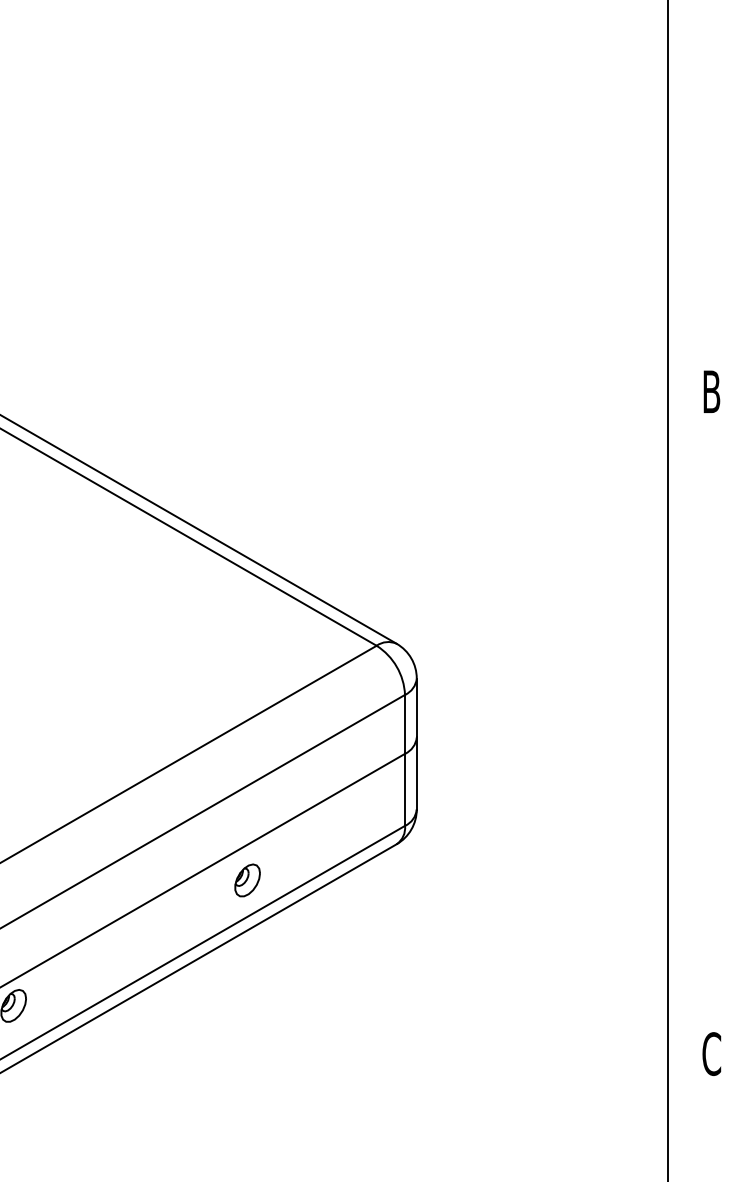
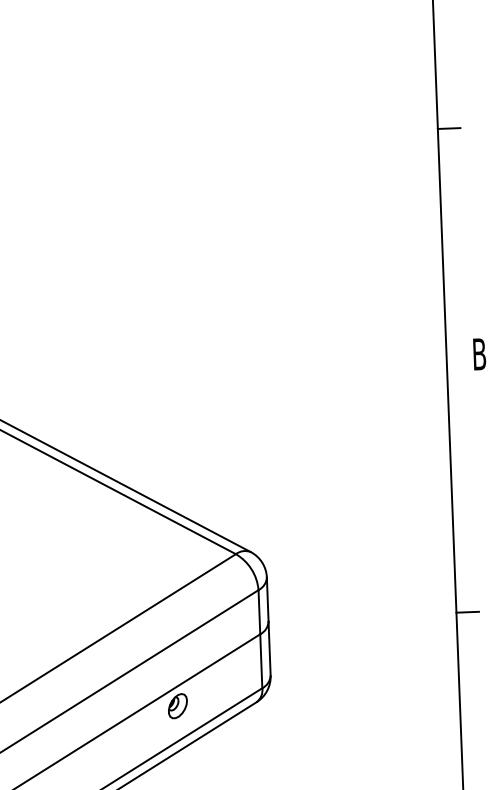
line: (682, 89) -> (448, 128), added
line: (682, 735) -> (467, 612), added
part: (247, 880) -> (177, 706), moved

